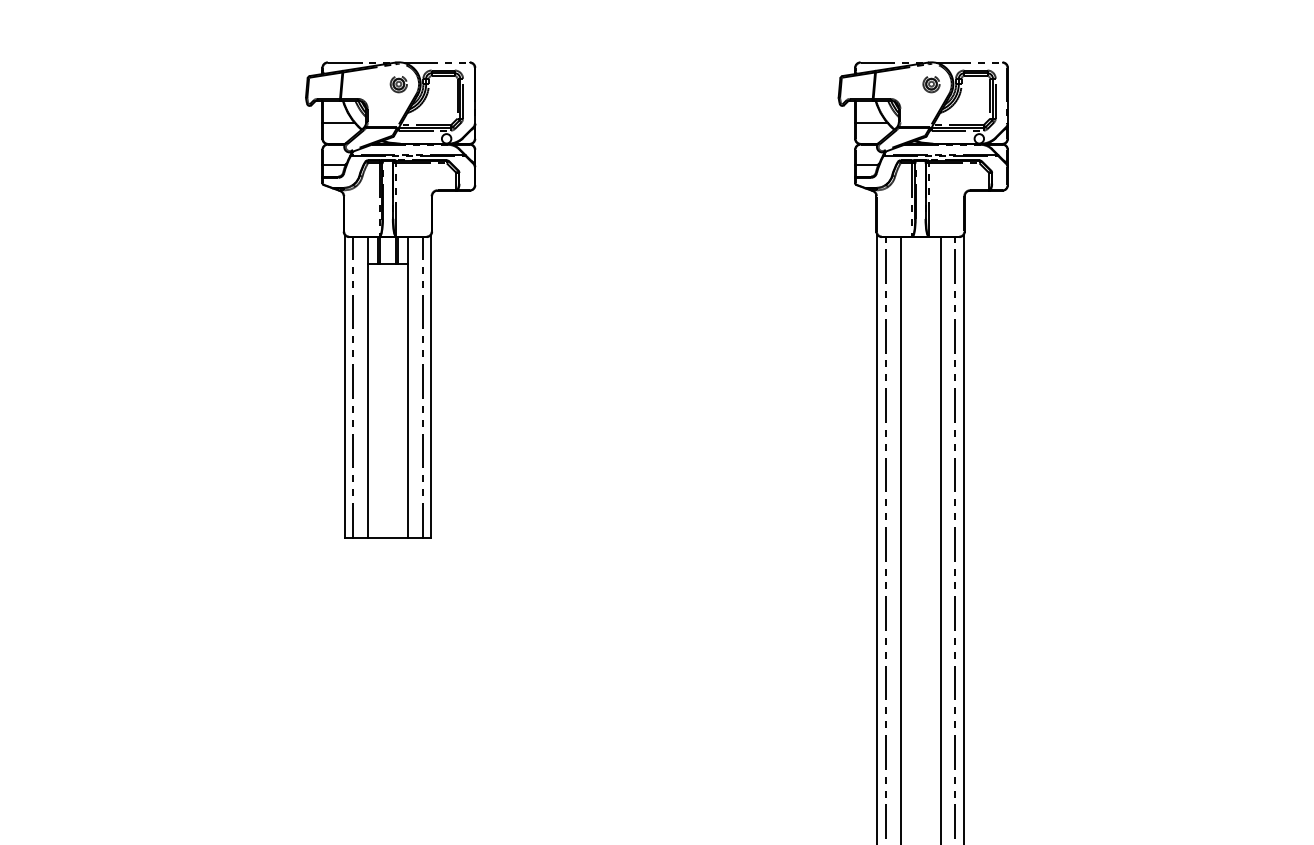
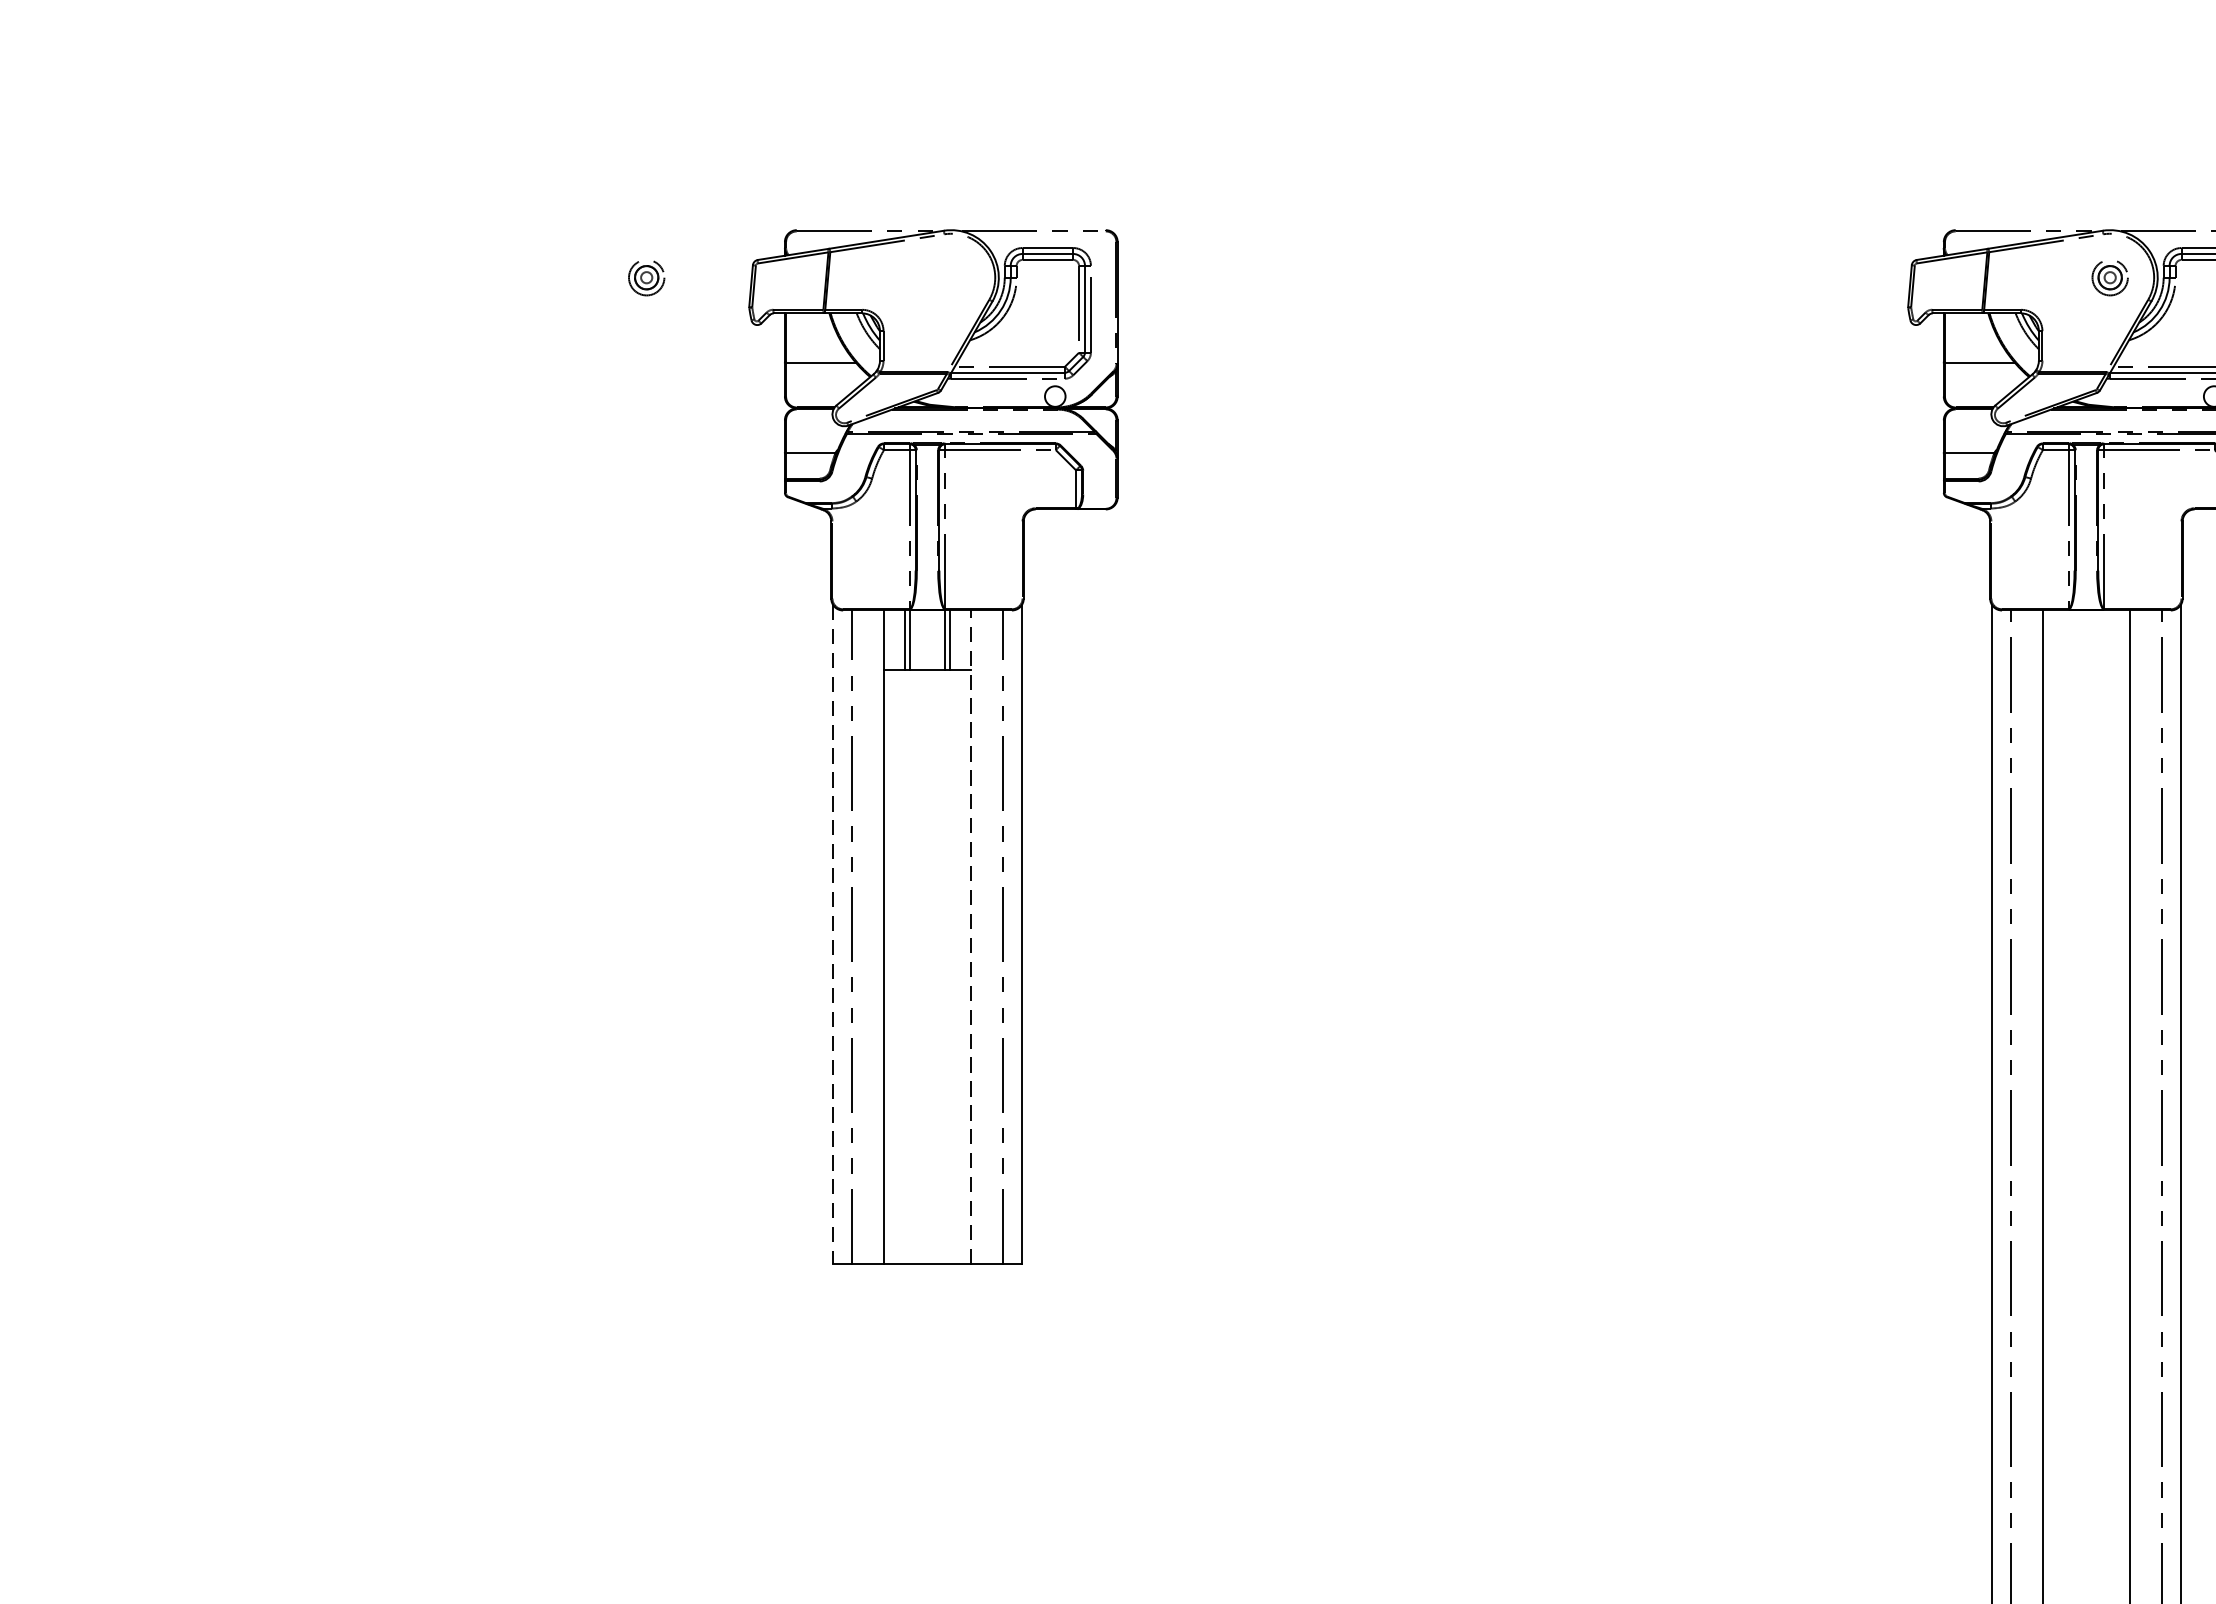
part: (398, 84) -> (645, 278), moved
line: (344, 386) -> (833, 935), solid -> dashed
line: (407, 386) -> (970, 935), solid -> dashed

